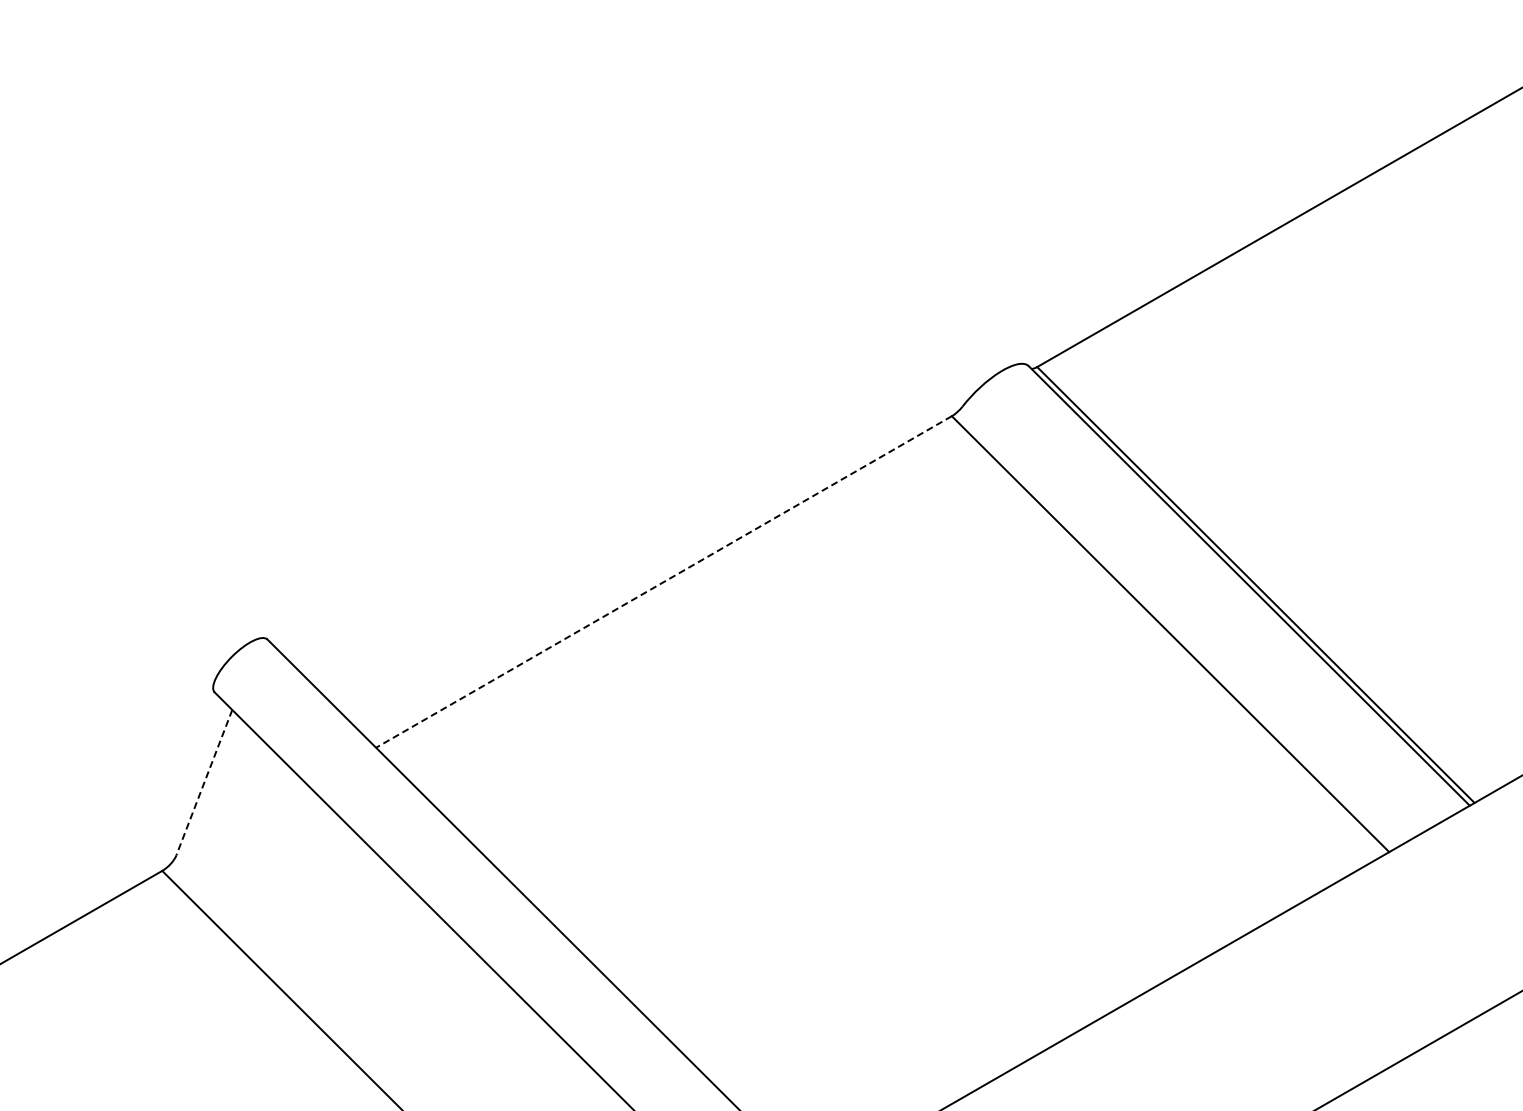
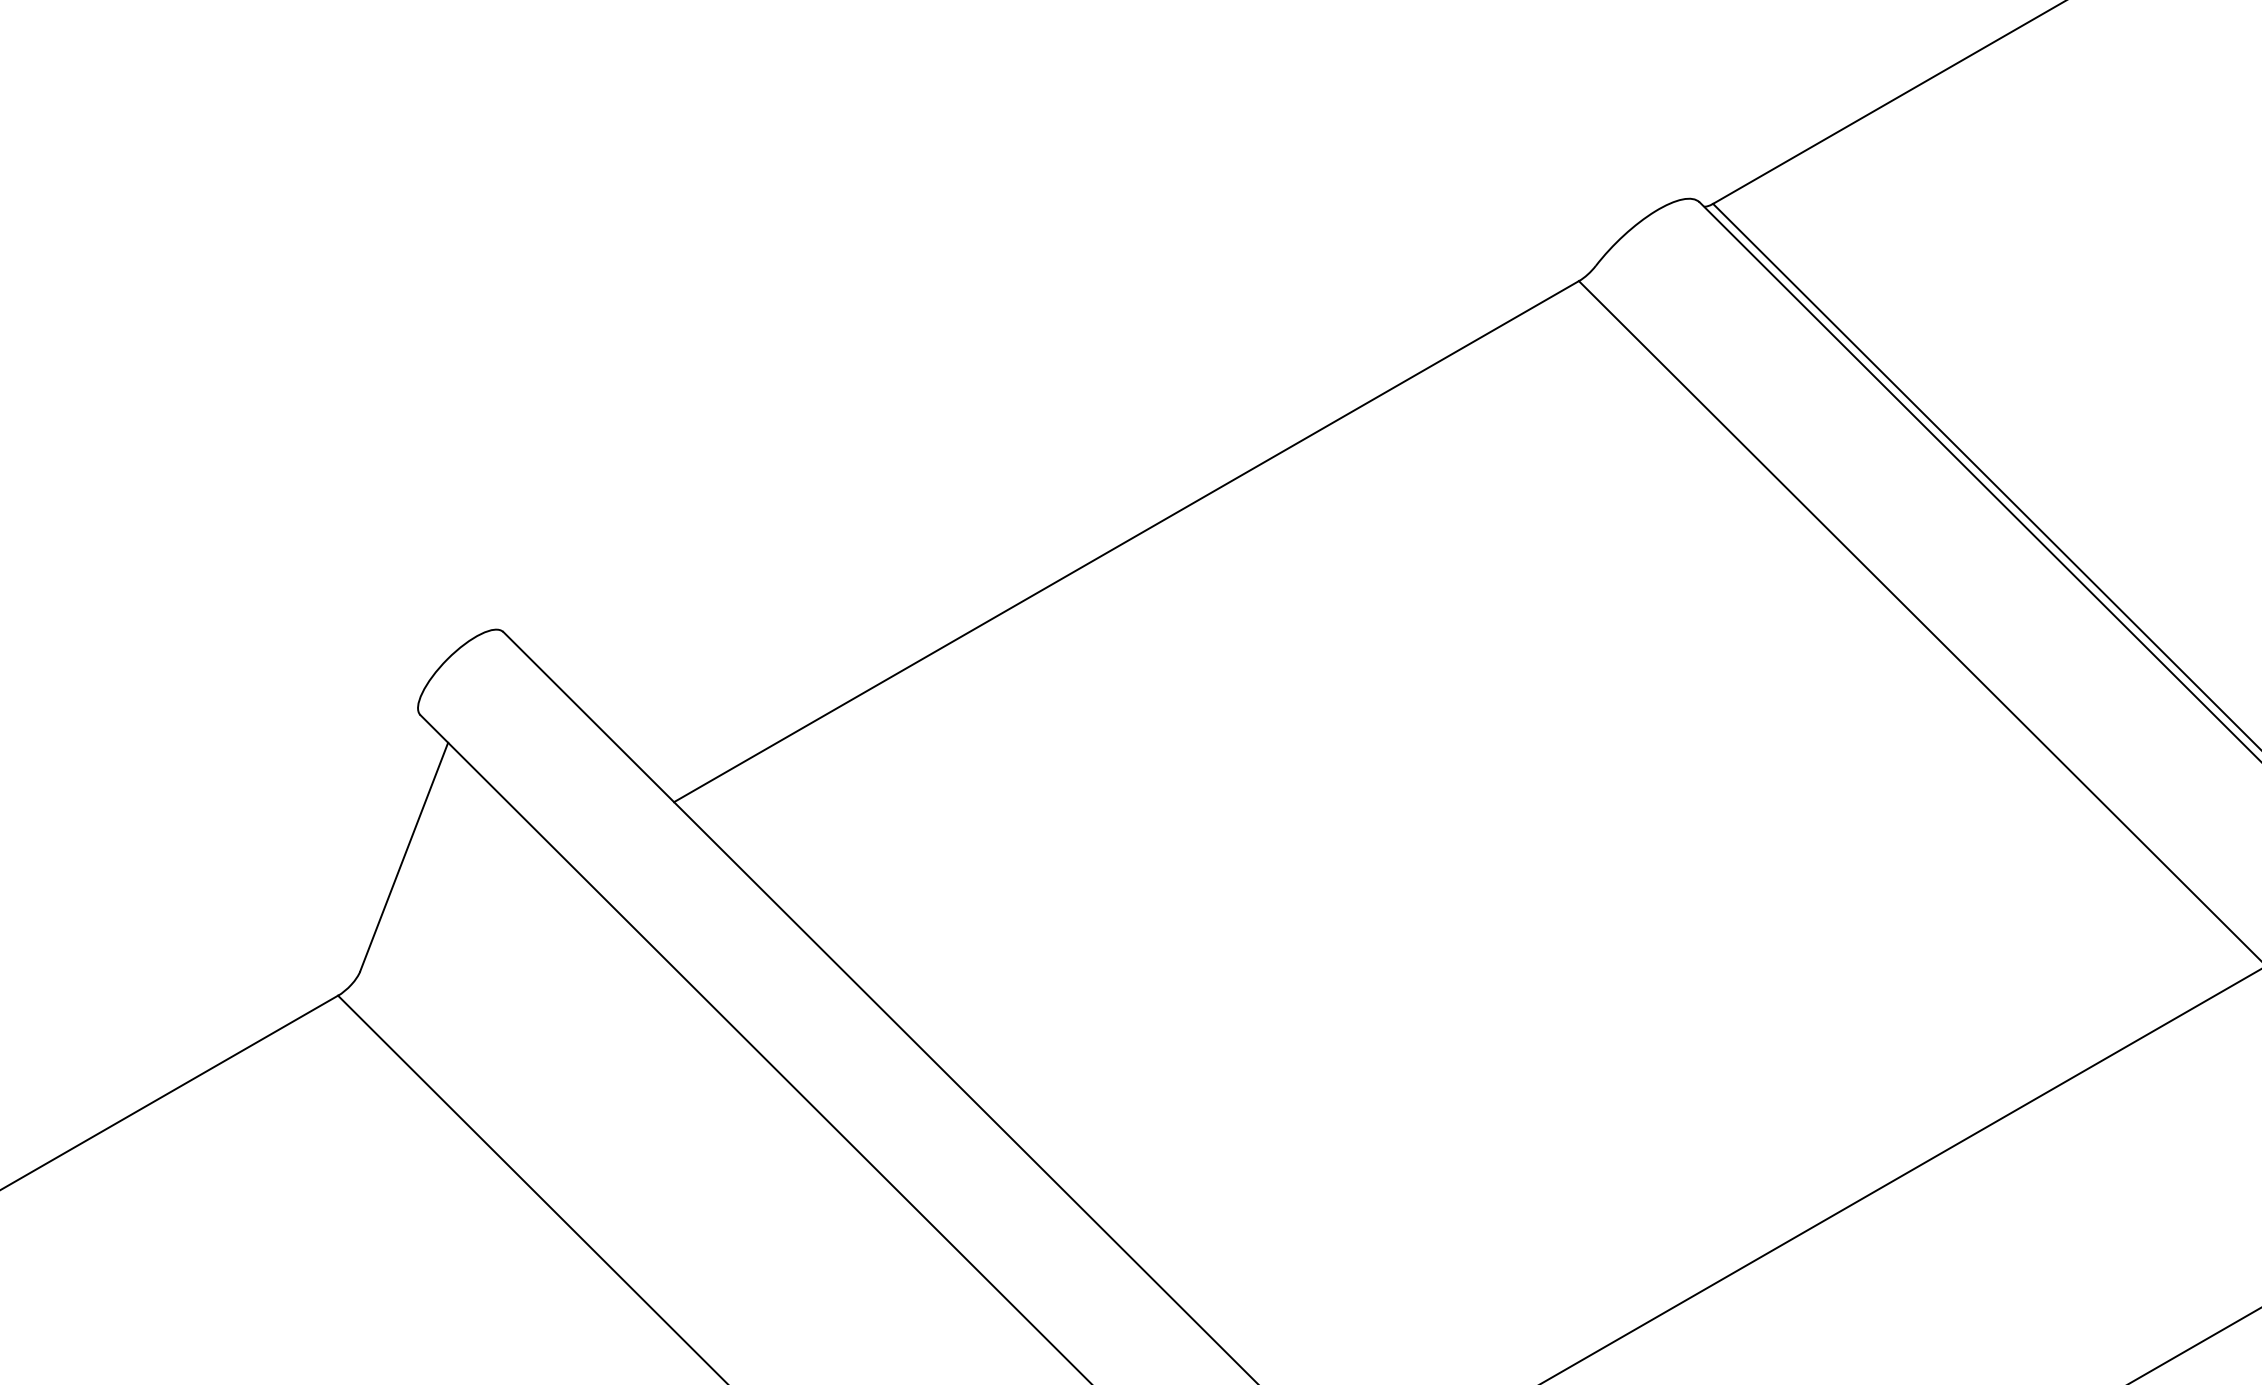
line: (663, 582) -> (1125, 542), dashed -> solid
line: (204, 782) -> (404, 856), dashed -> solid

